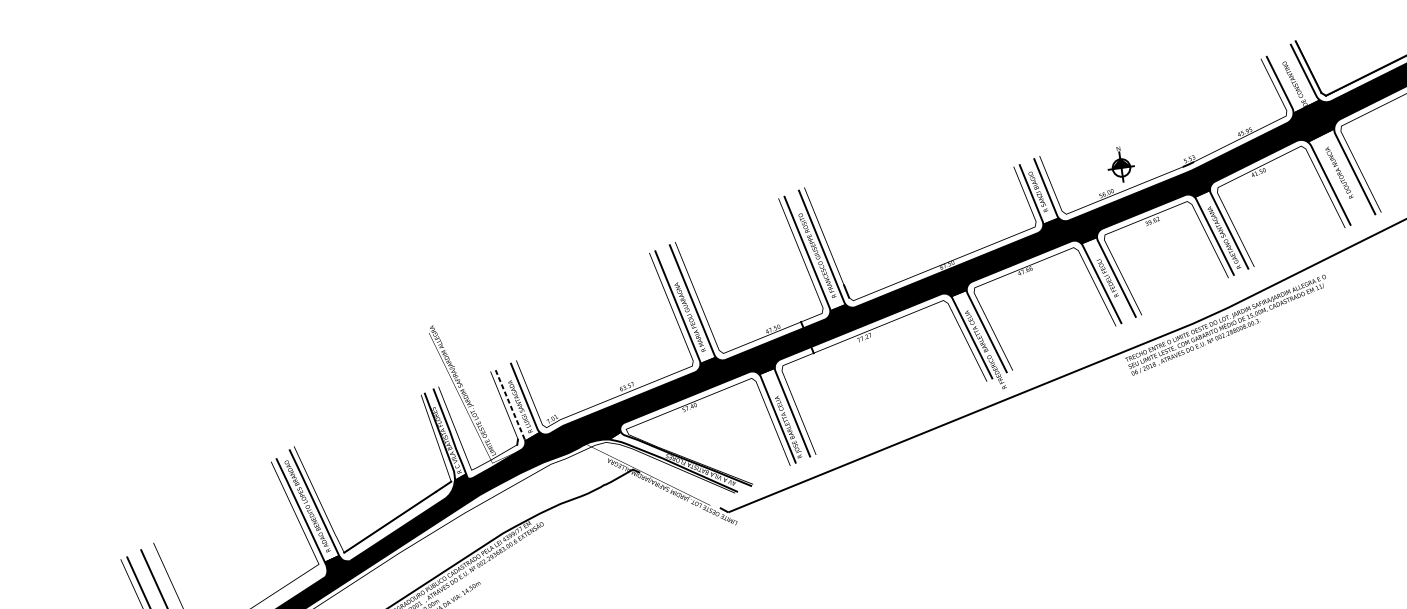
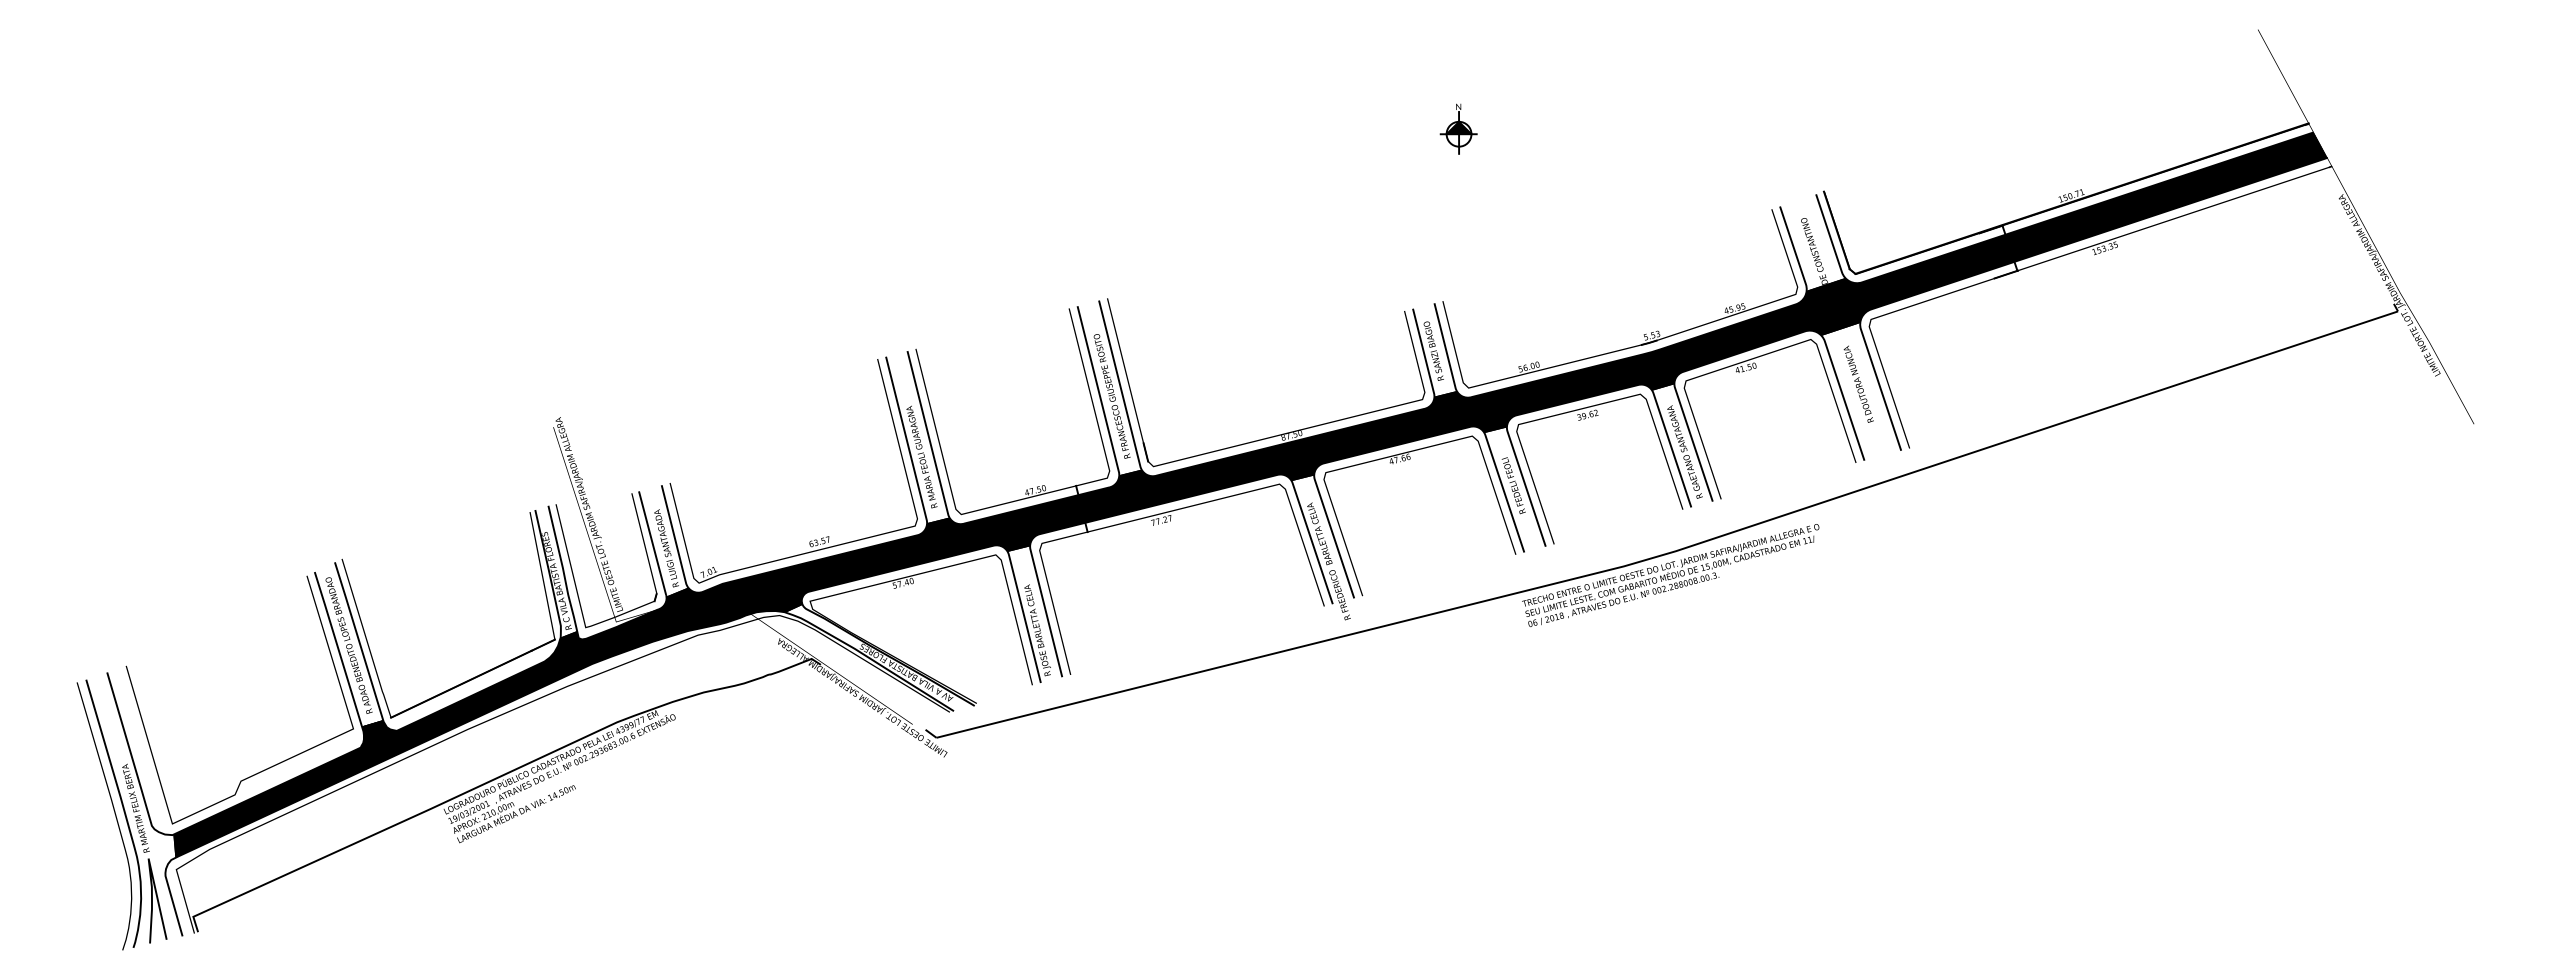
part: (1120, 164) -> (1458, 128), moved
line: (510, 404) -> (652, 543), dashed -> solid

